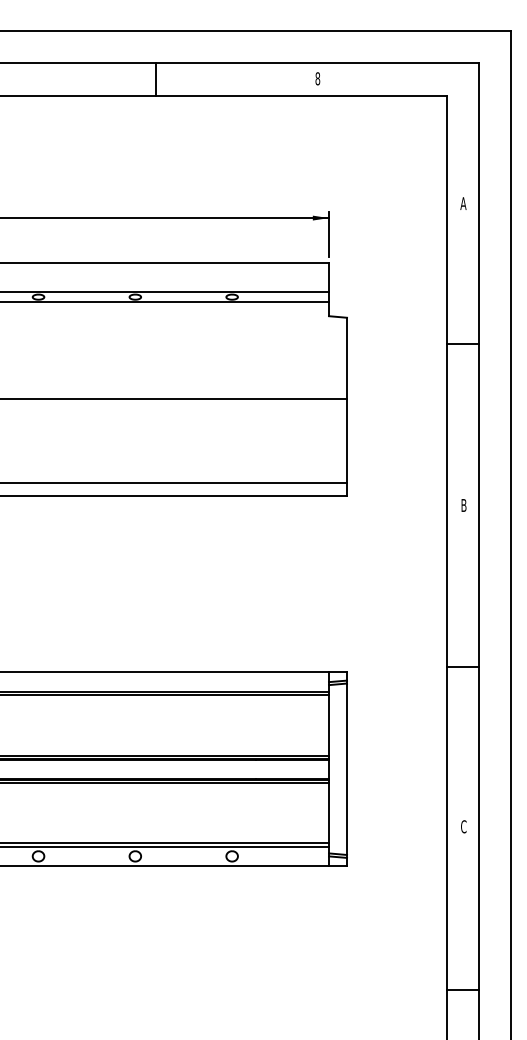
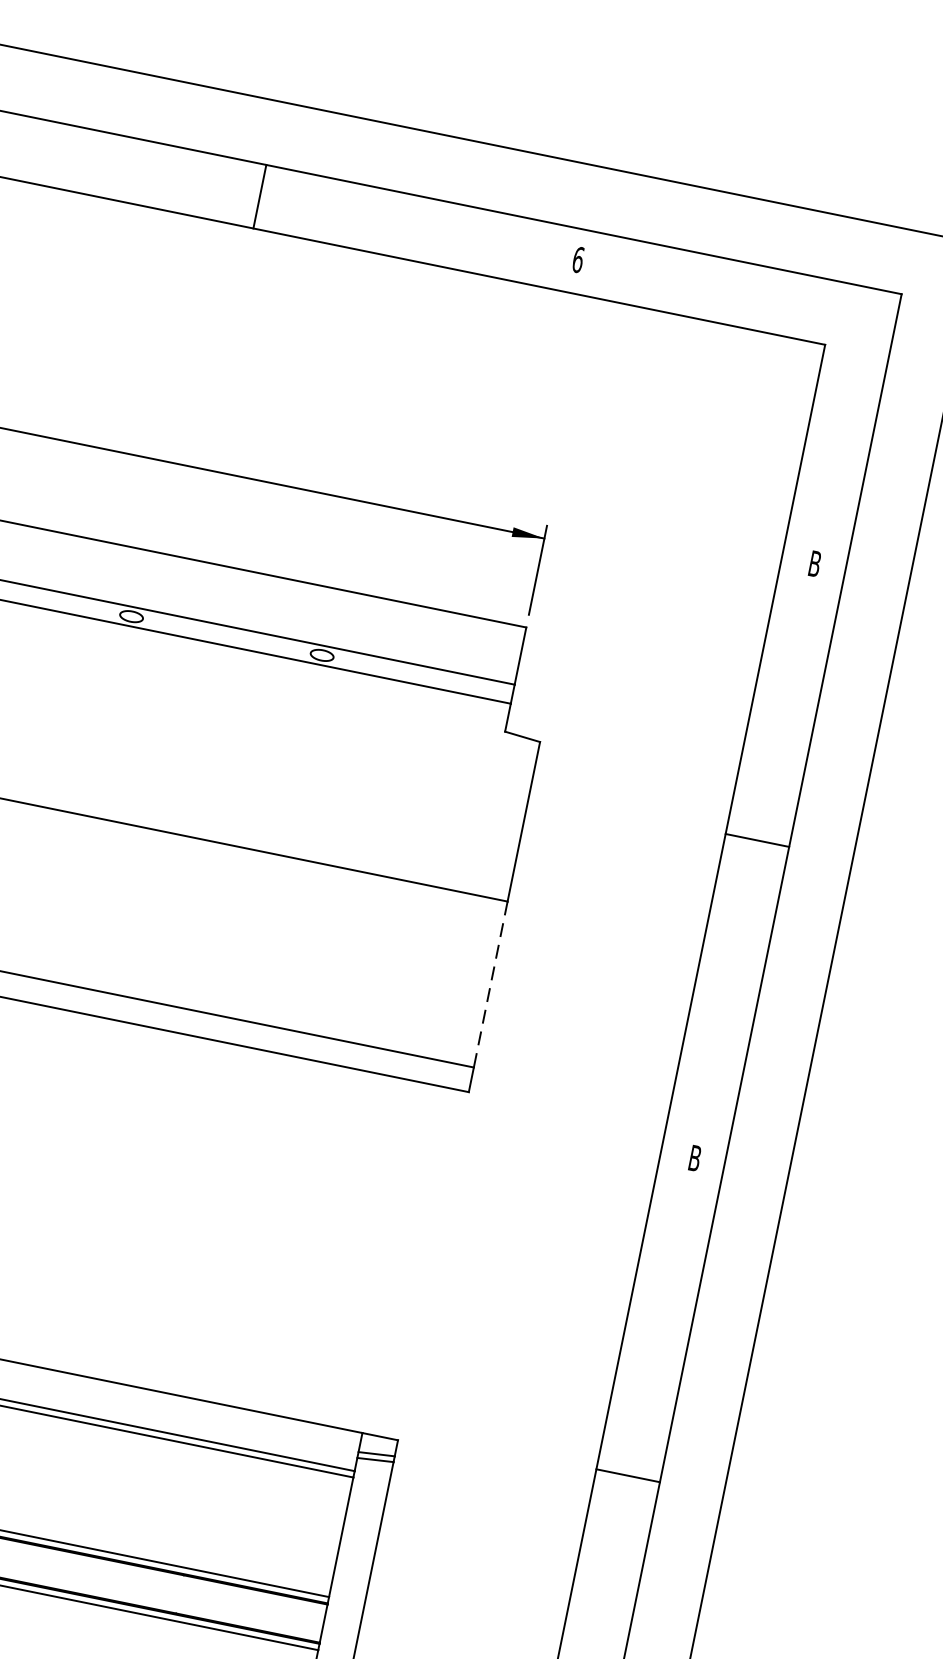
text: (317, 78) -> (577, 259), 8 -> 6
text: (463, 203) -> (815, 563), A -> B
line: (347, 441) -> (491, 985), solid -> dashed

